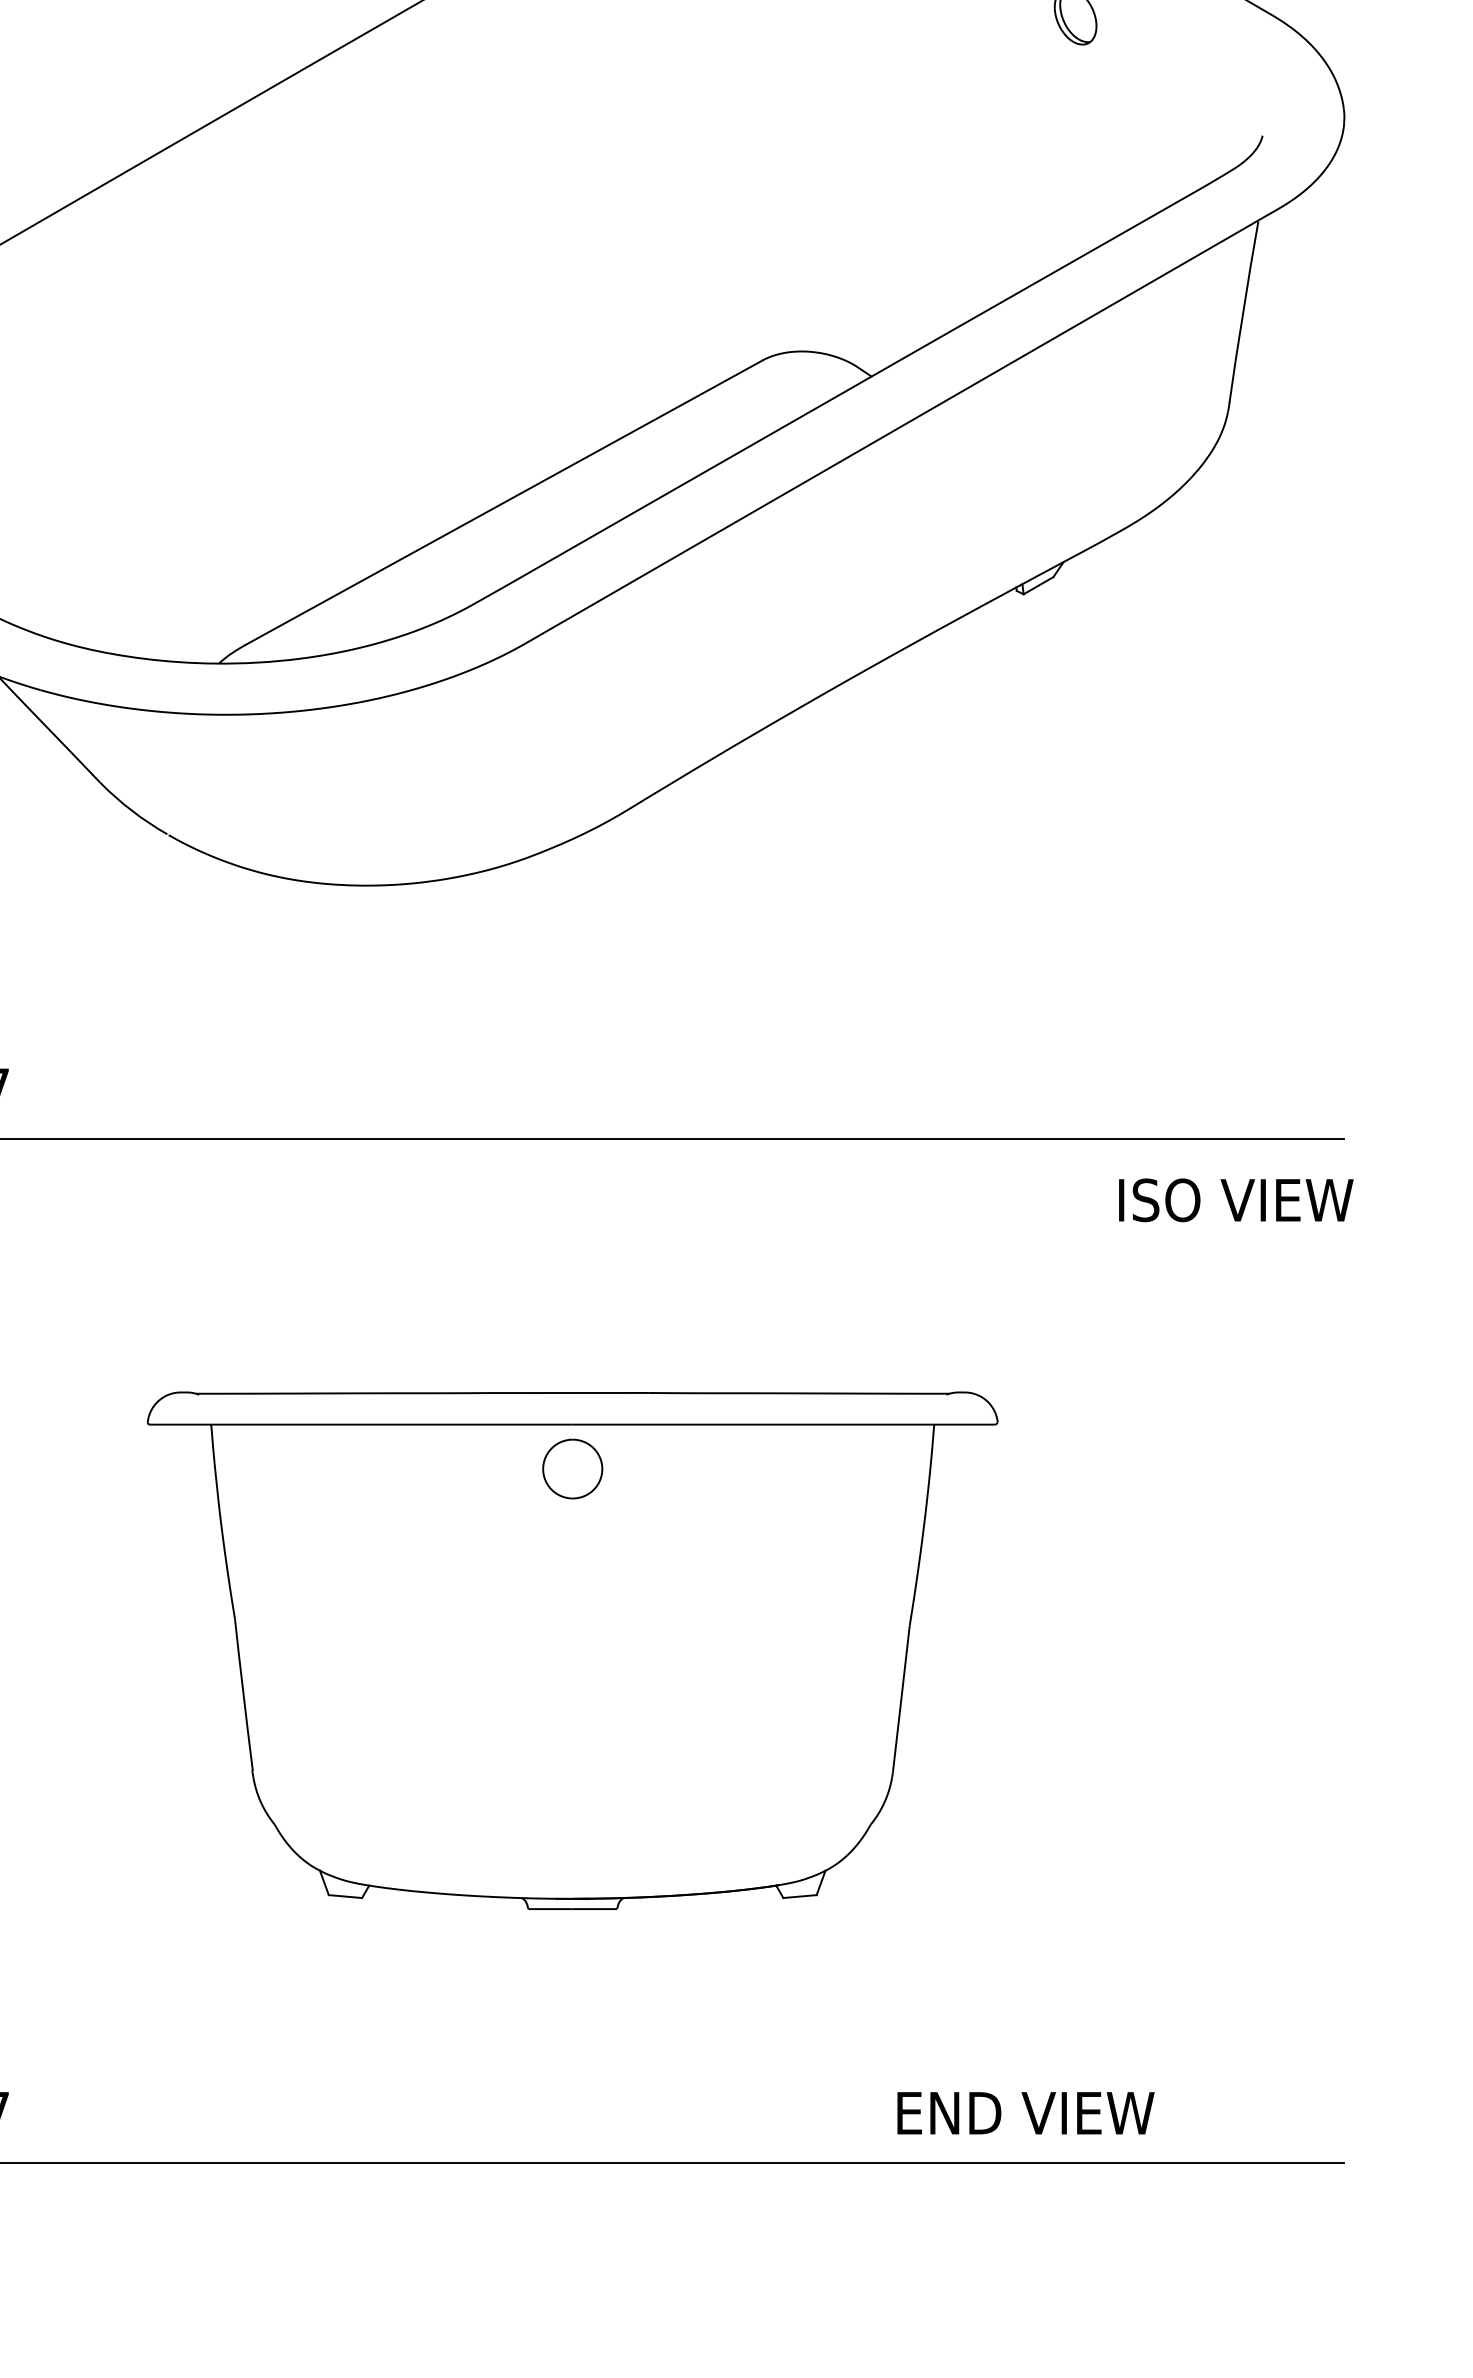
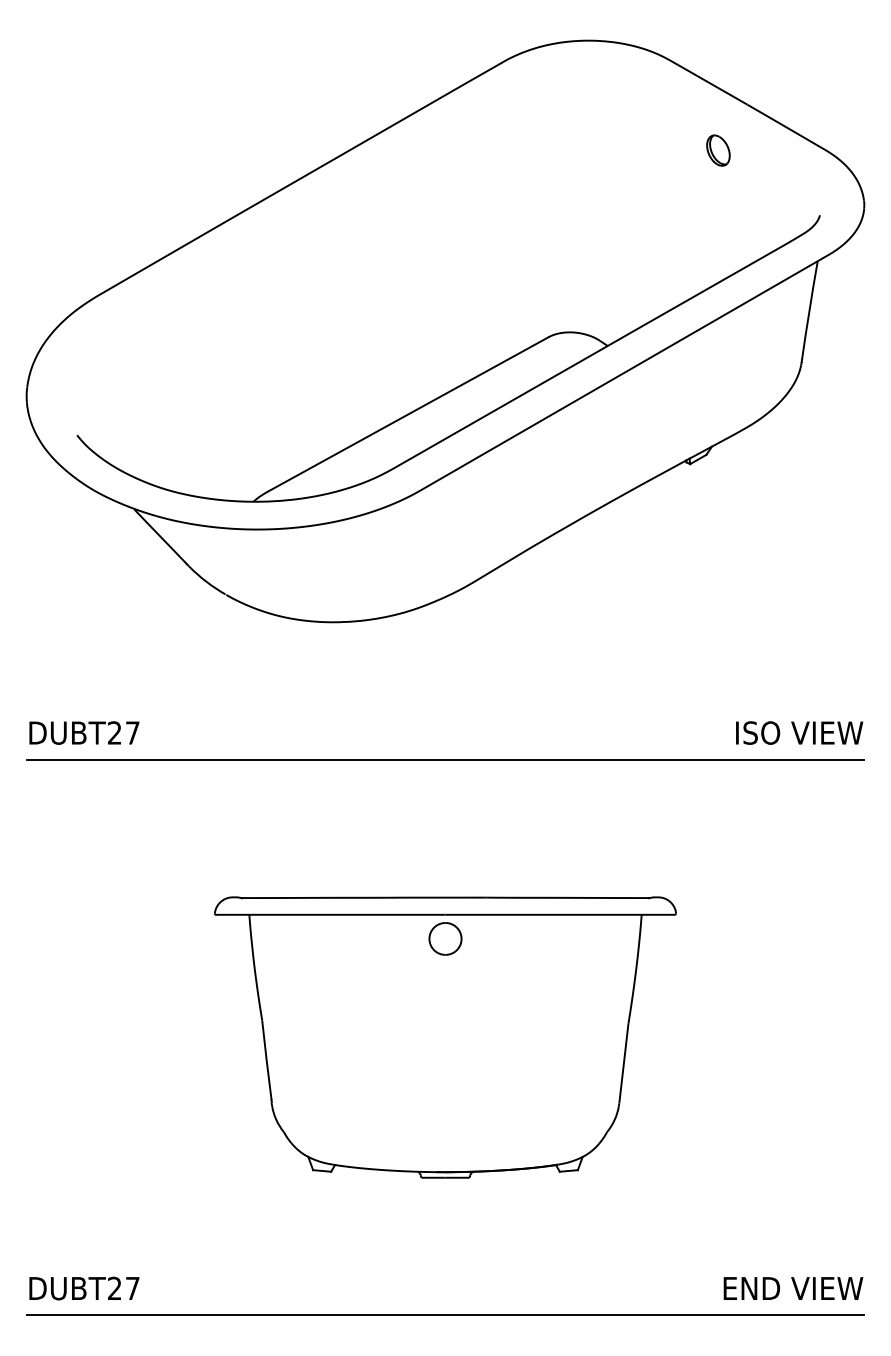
text: (1236, 1199) -> (799, 732), moved
text: (1025, 2113) -> (793, 1288), moved

